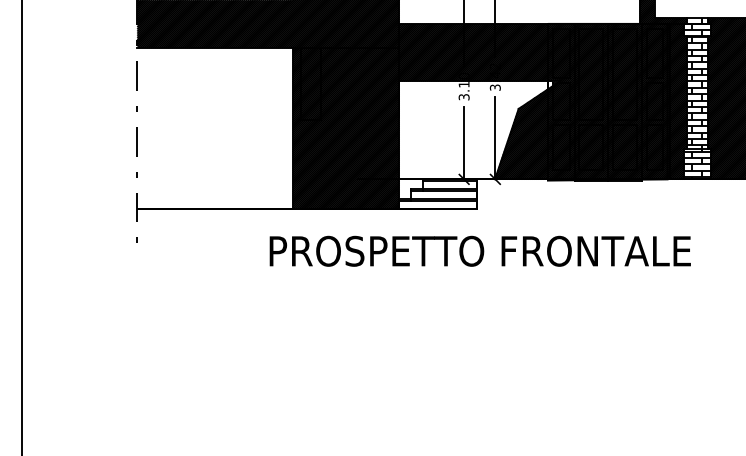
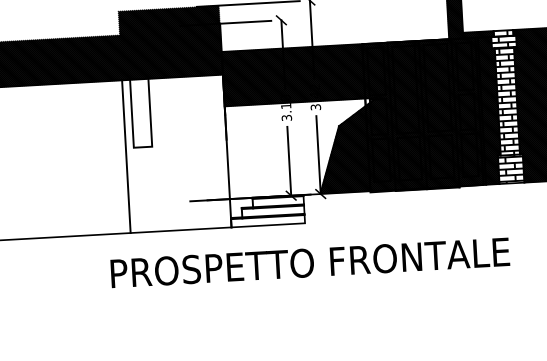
hatch: (345, 128) -> (176, 153), removed

